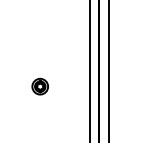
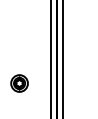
part: (40, 86) -> (19, 83), size x1.67

